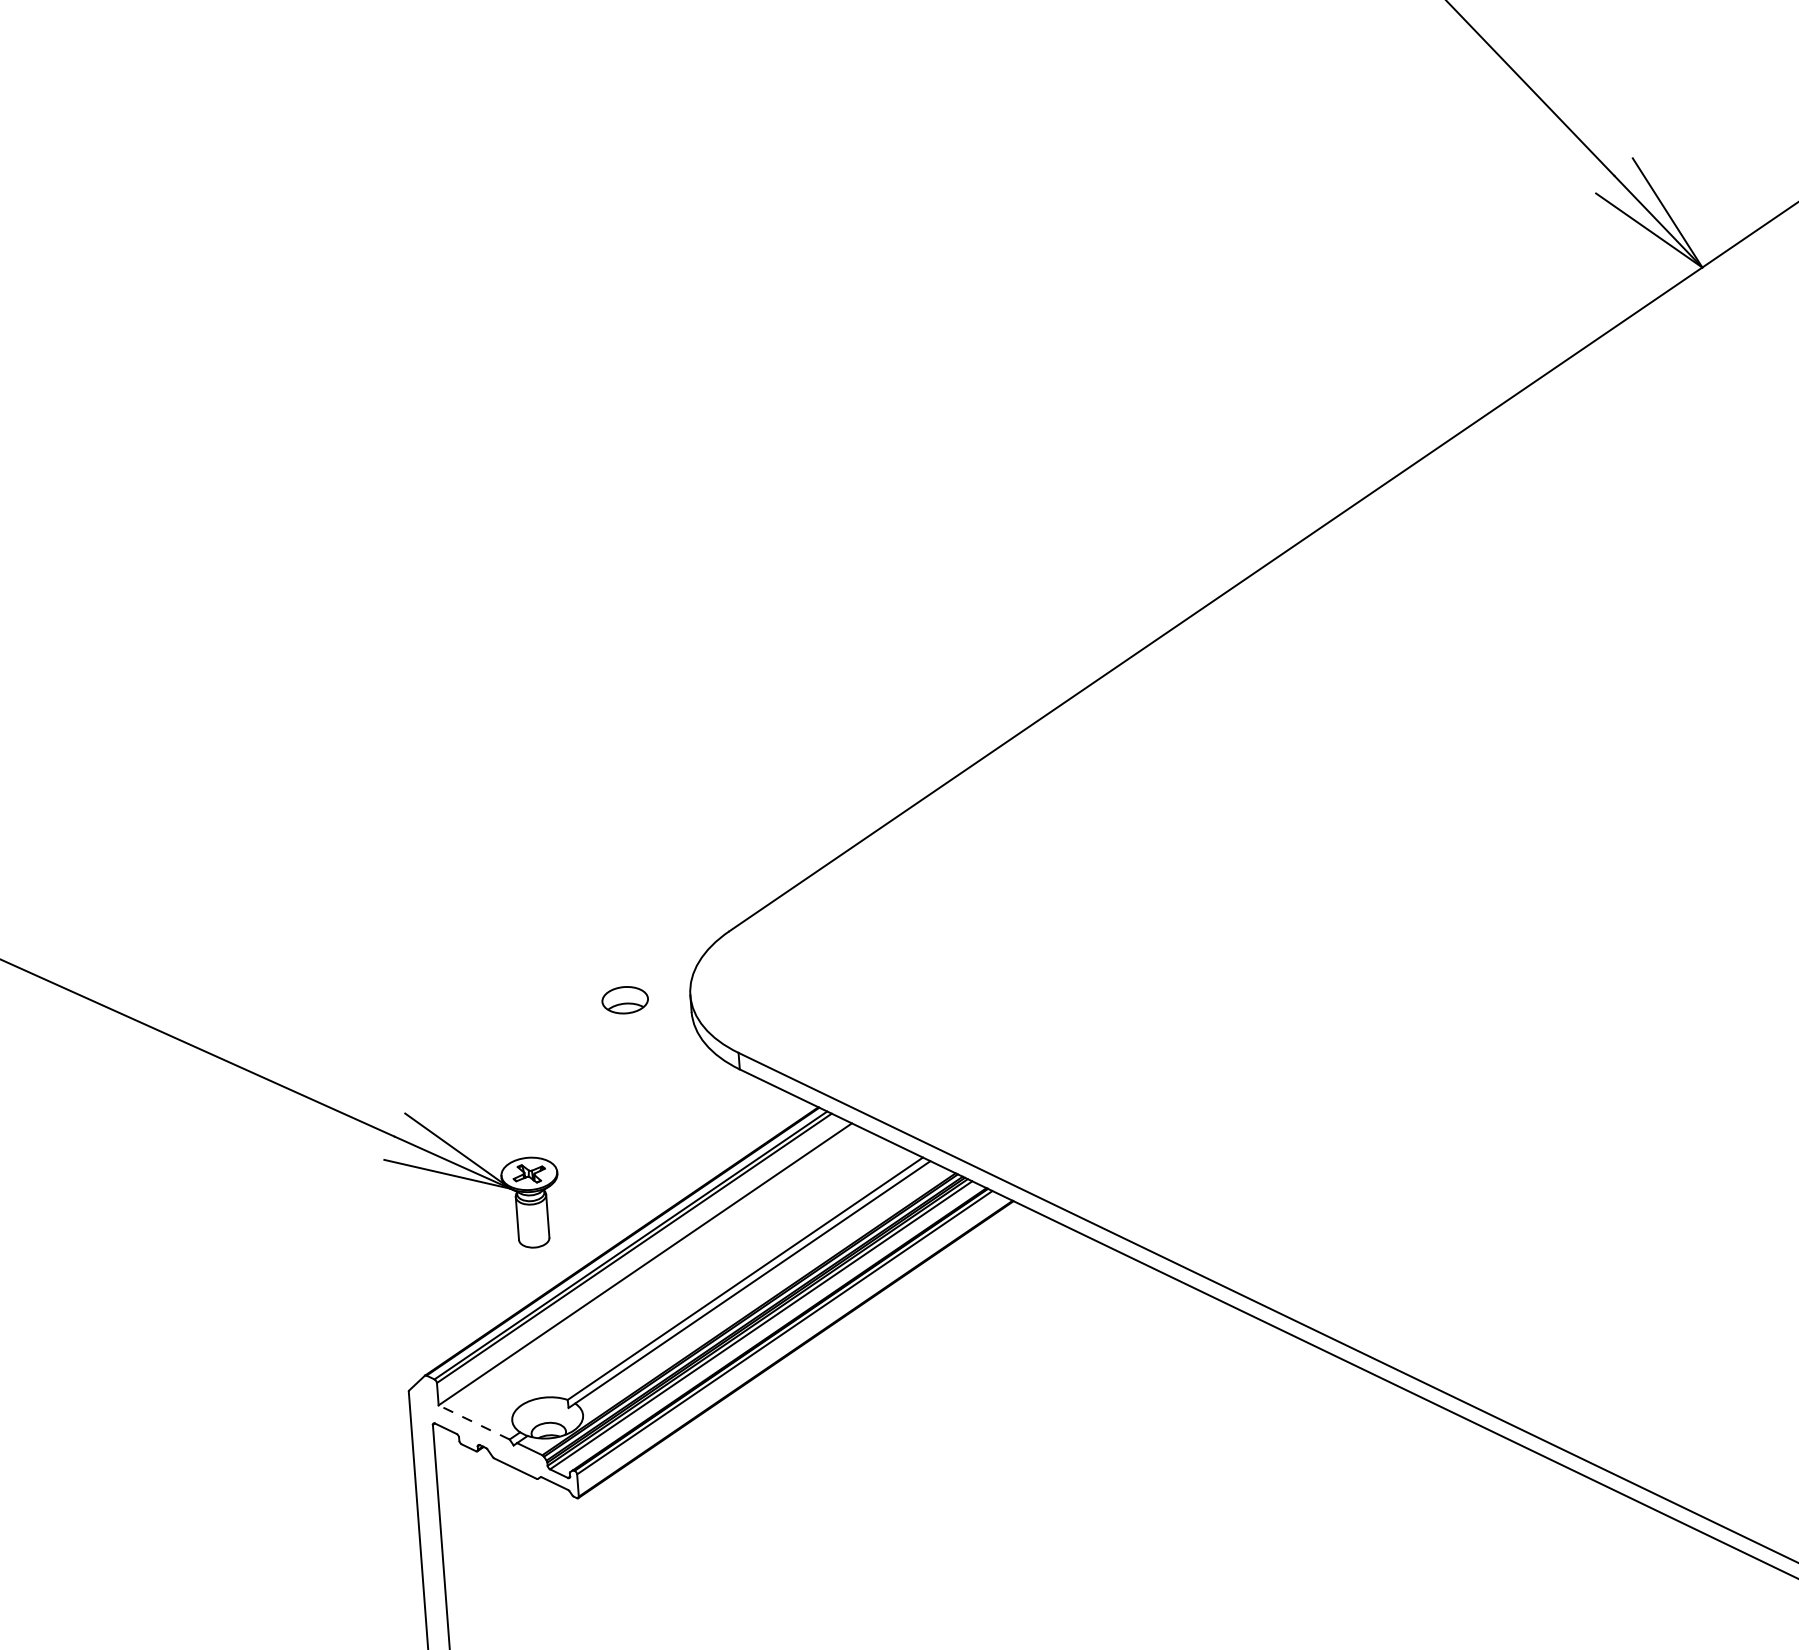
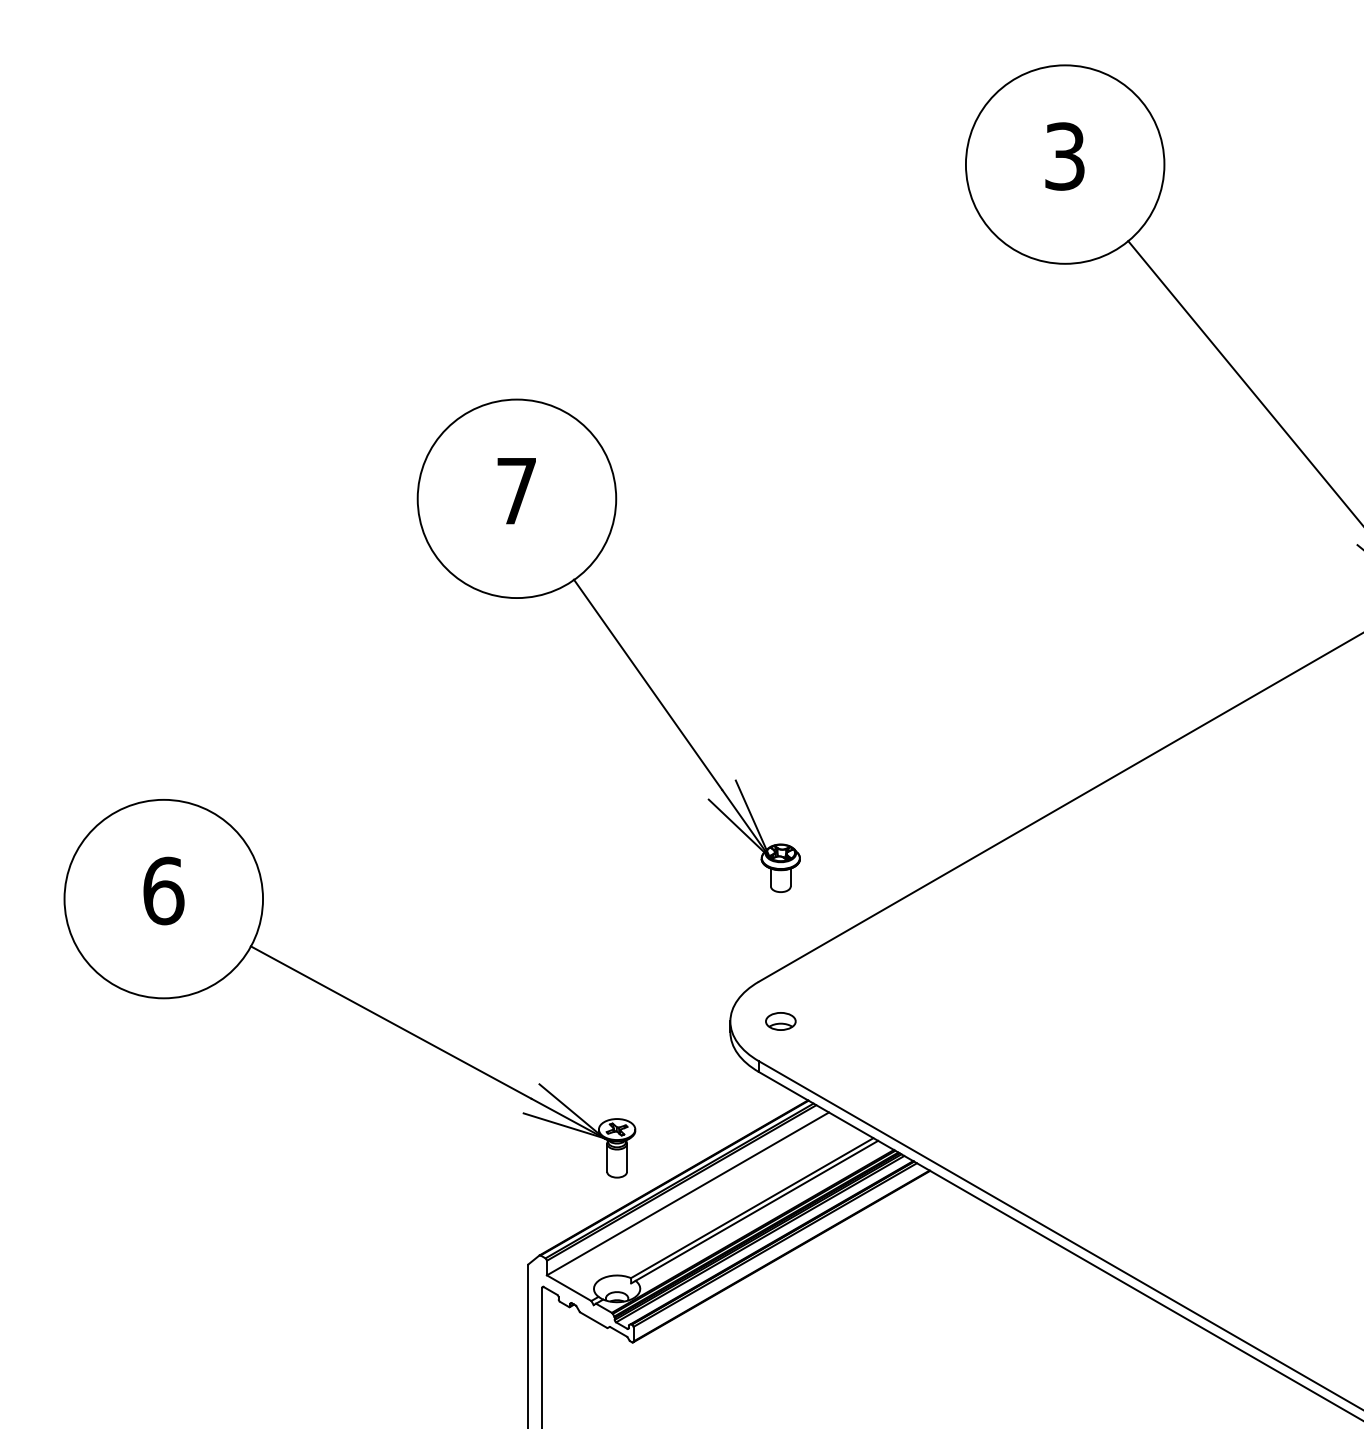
part: (470, 425) -> (615, 640), added
part: (624, 1000) -> (780, 1021), moved
line: (474, 1422) -> (569, 1288), dashed -> solid

